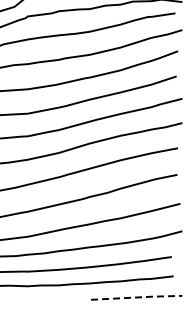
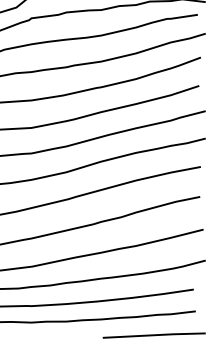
line: (137, 297) -> (155, 335), dashed -> solid

